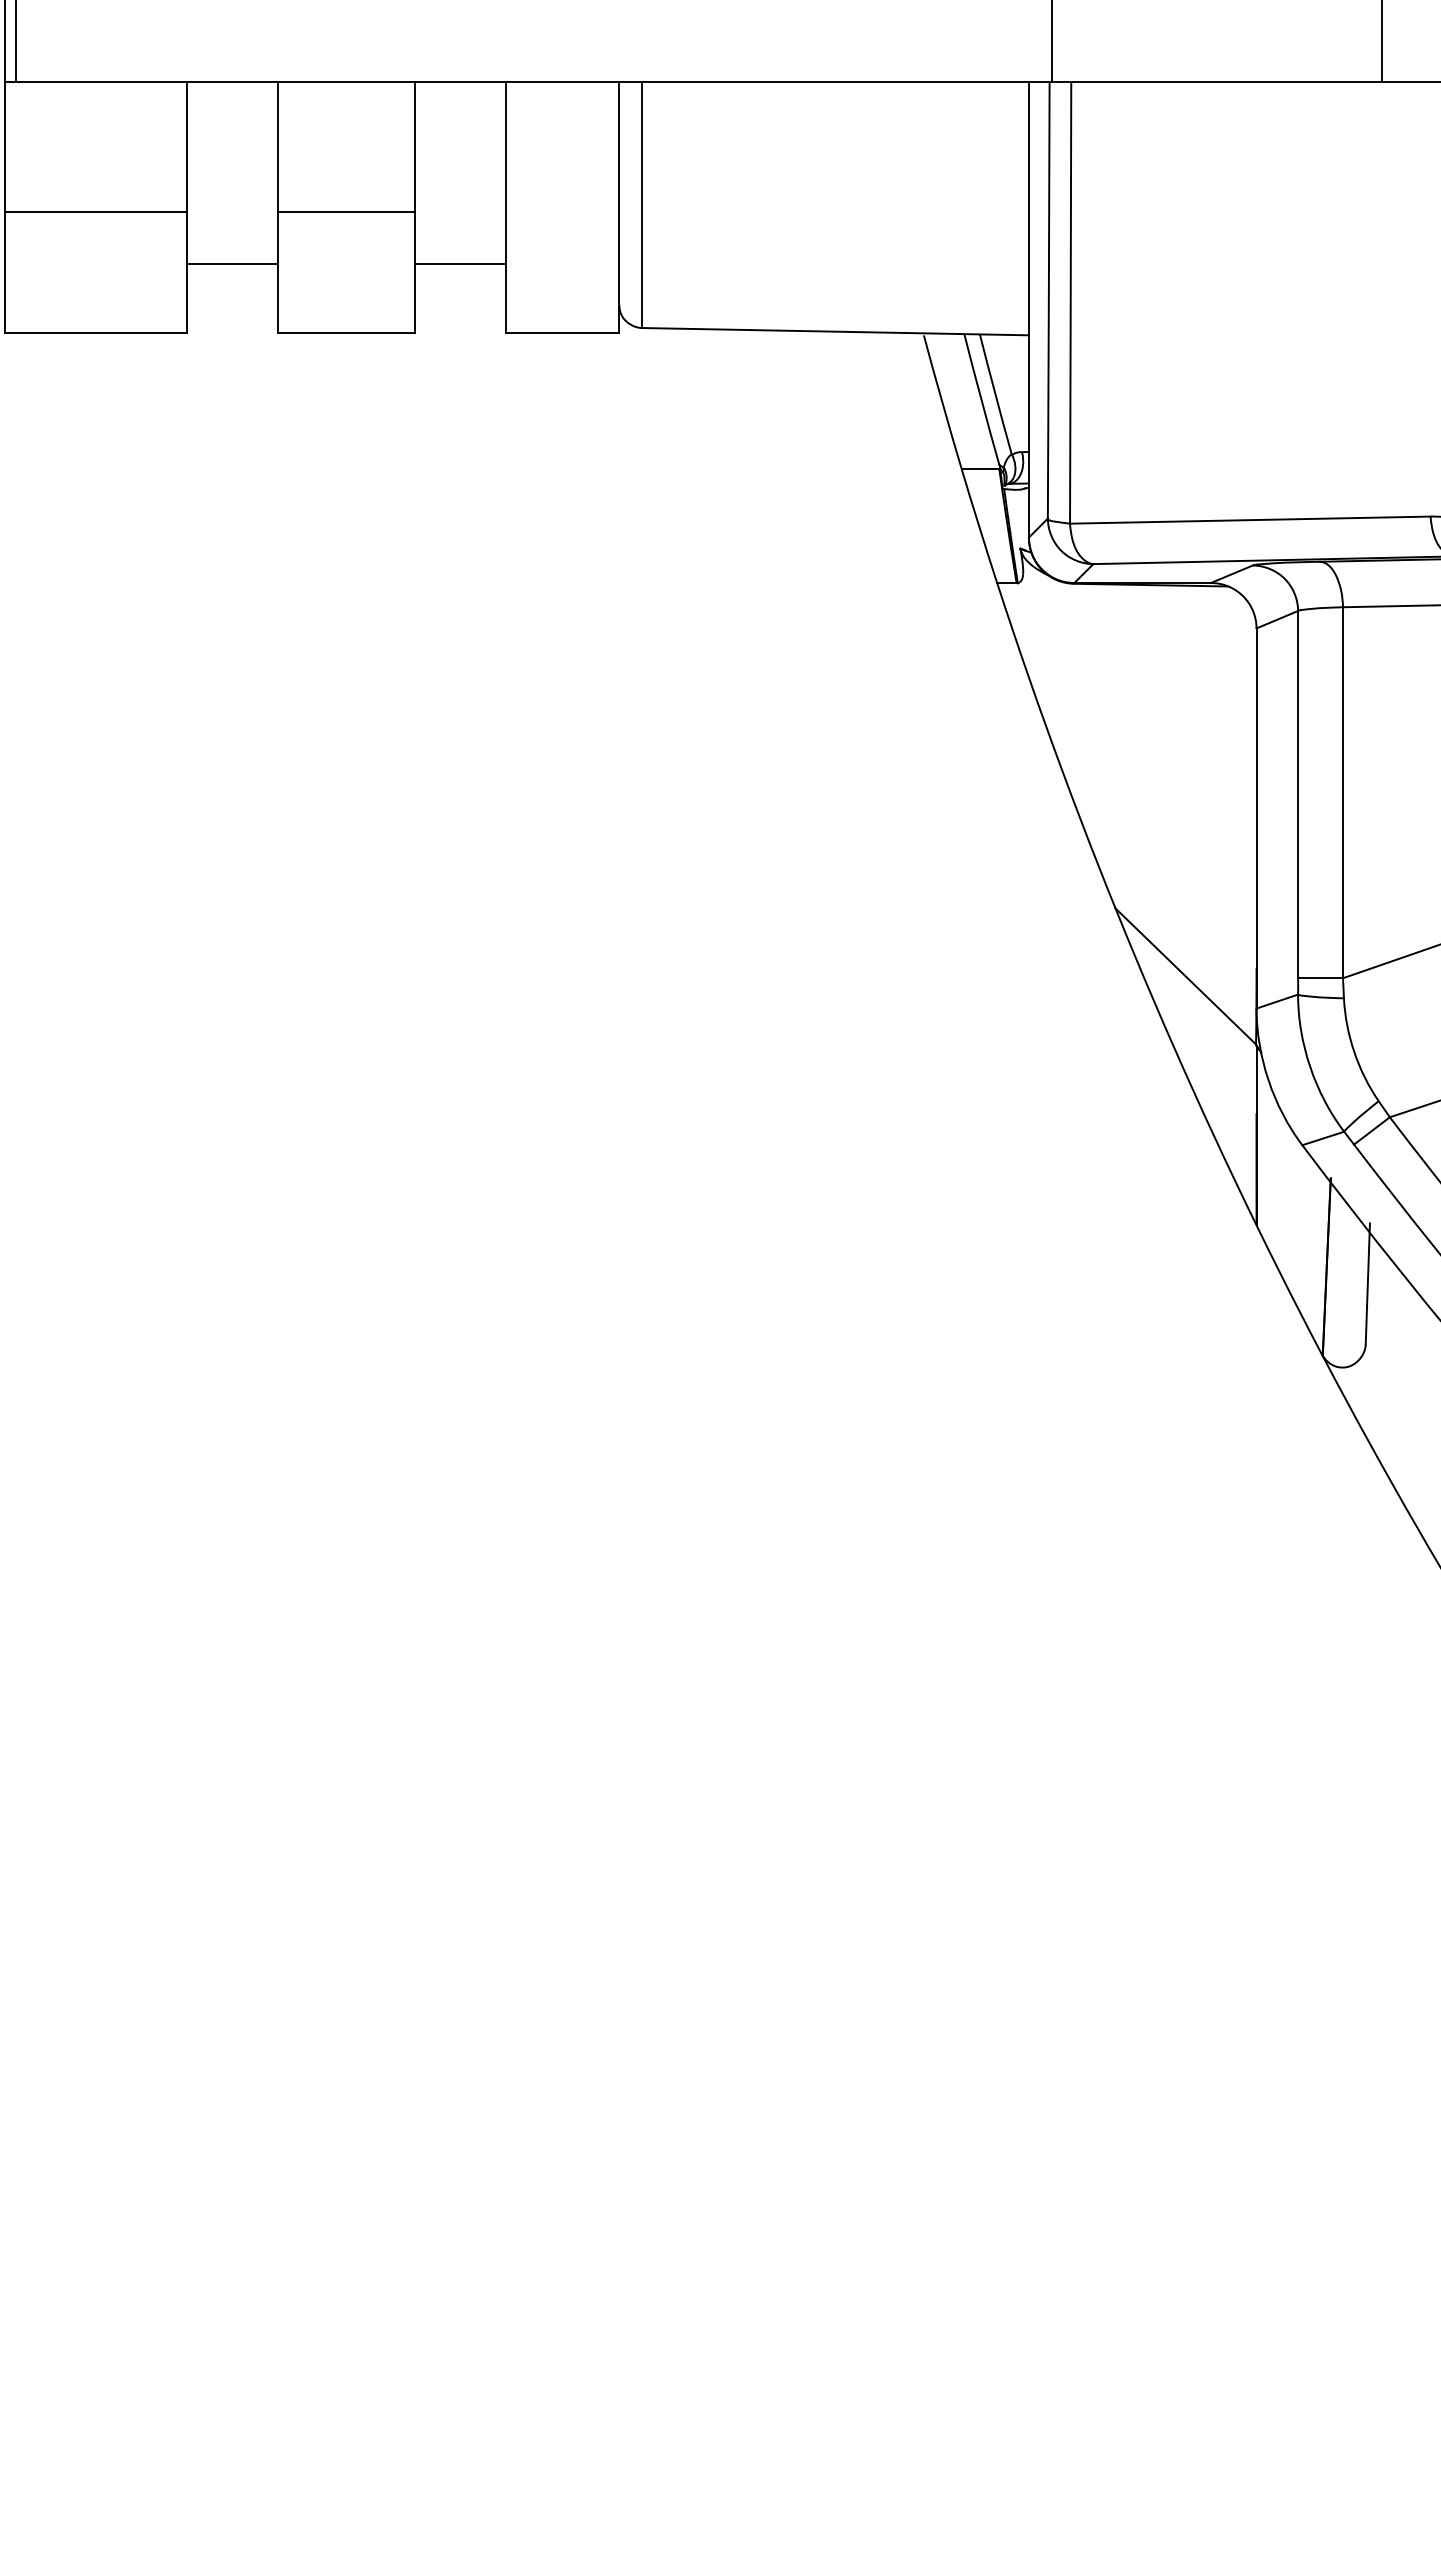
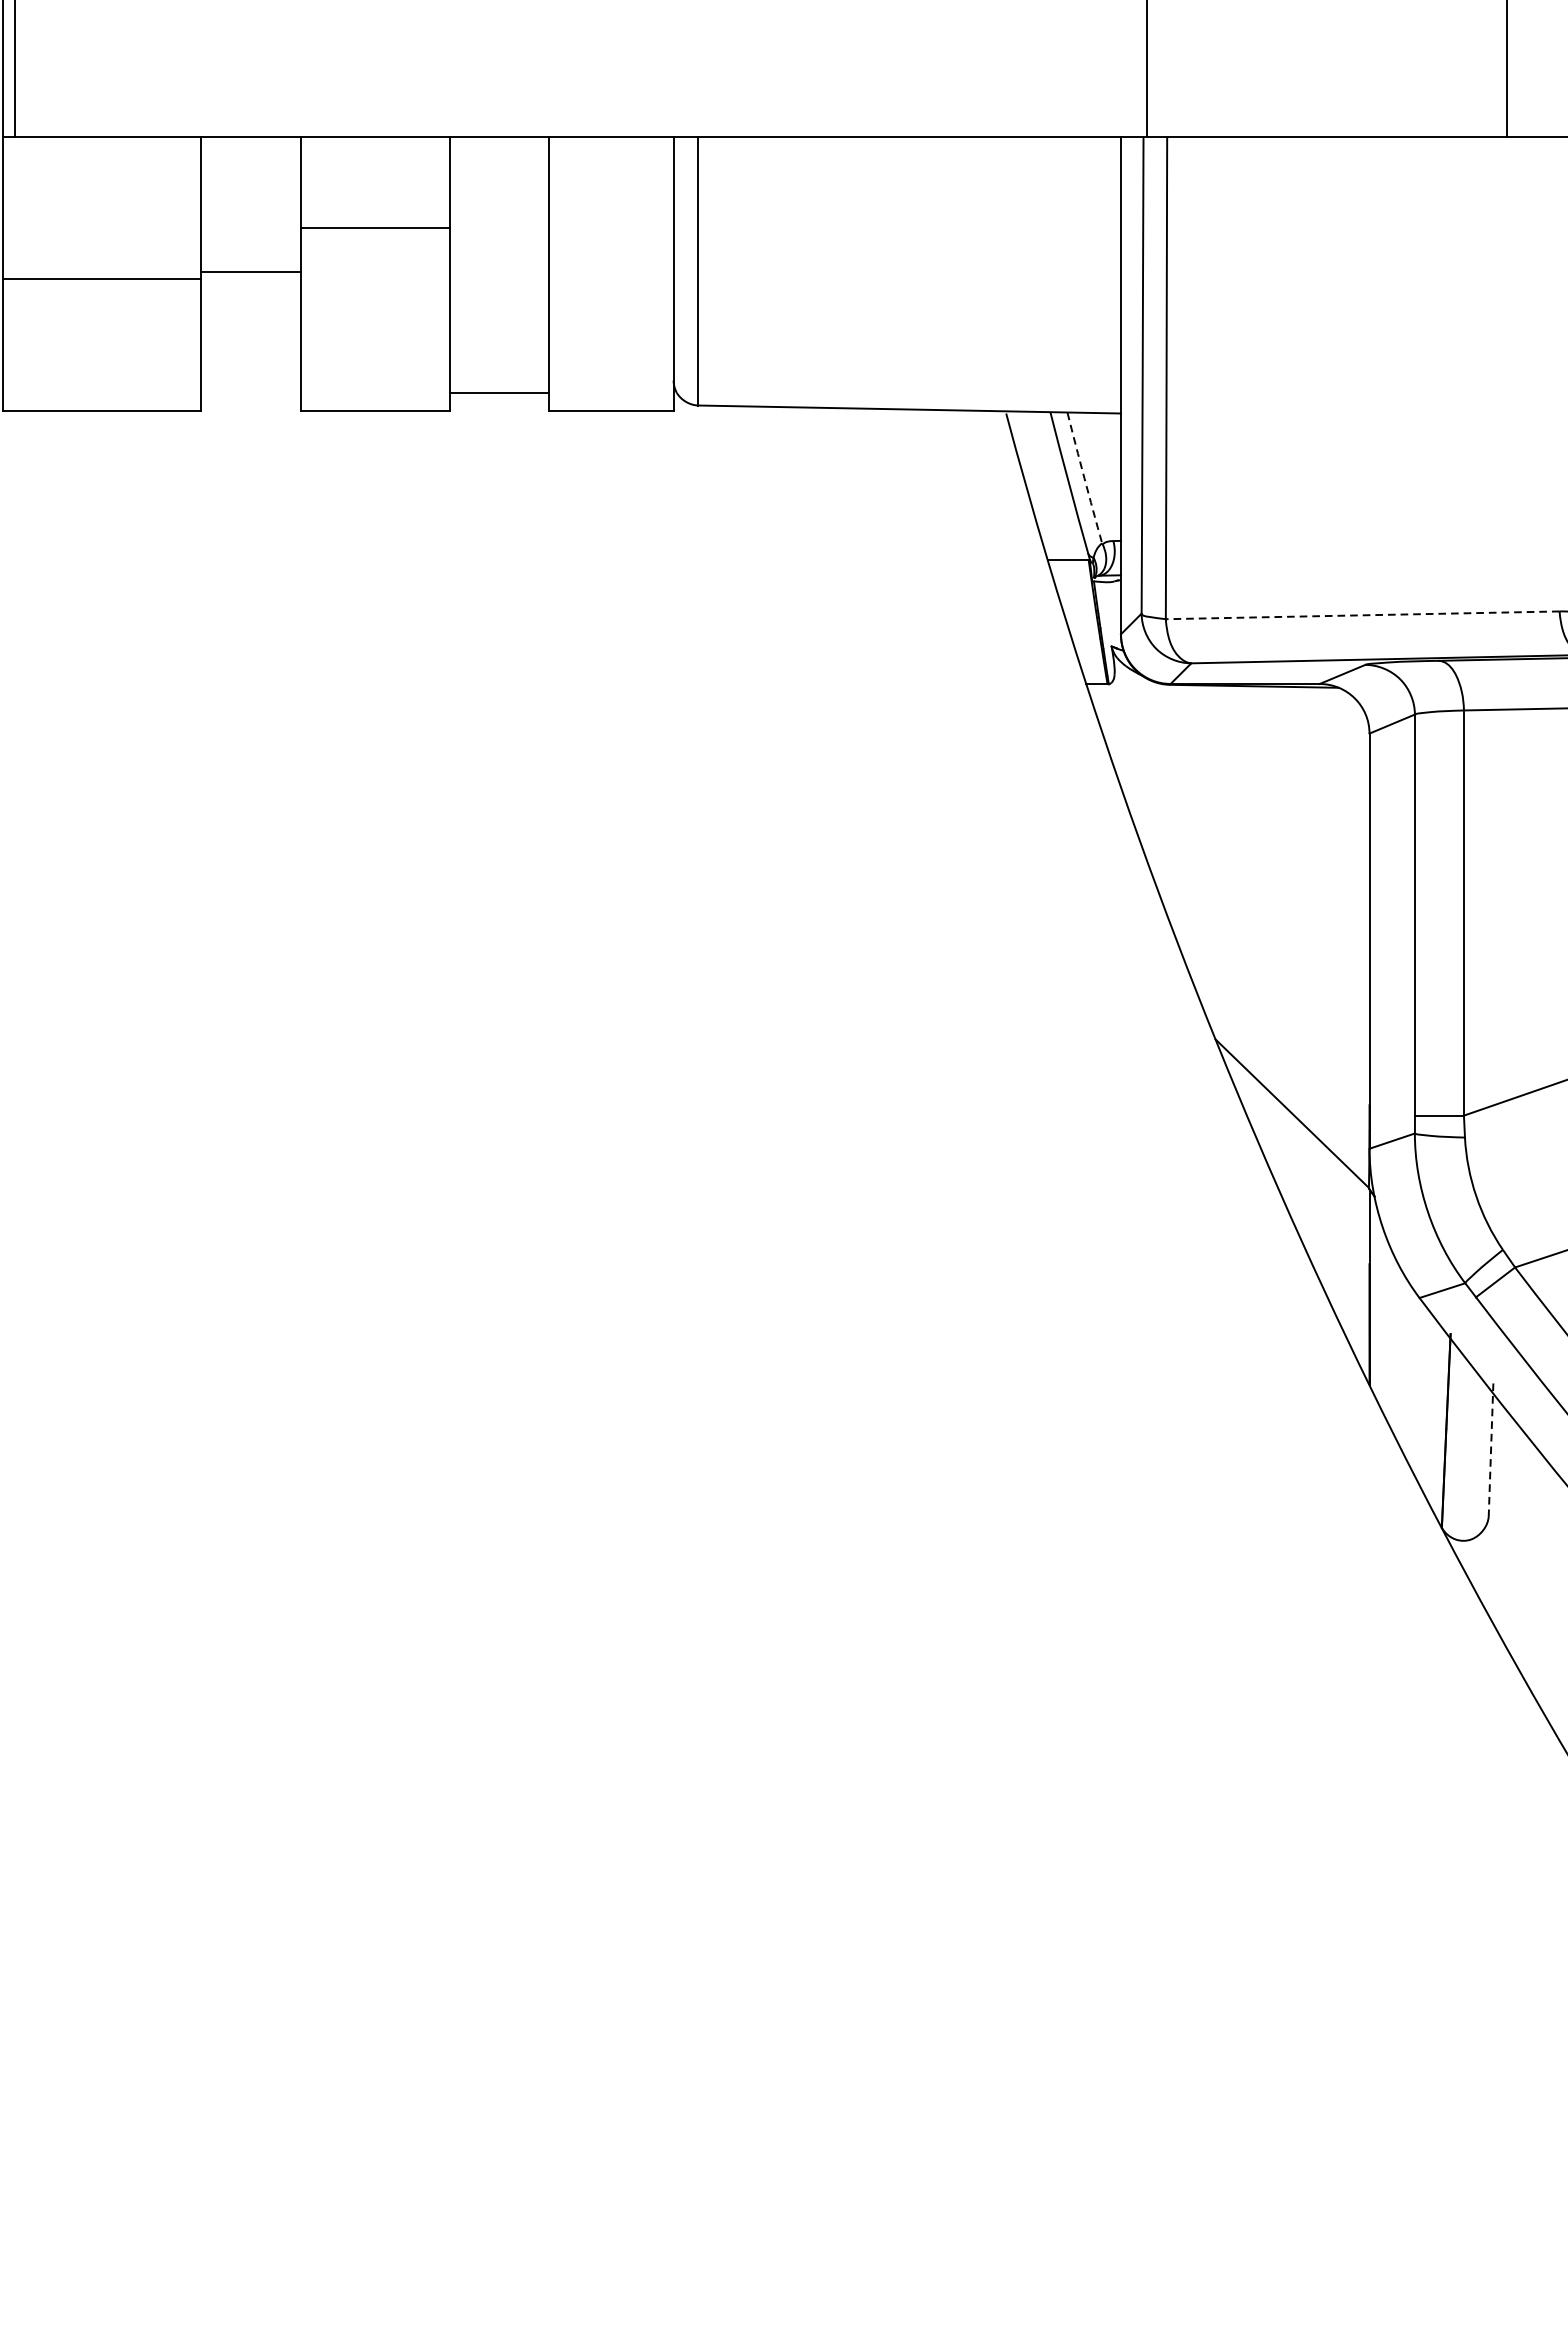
line: (345, 211) -> (374, 228), moved
line: (231, 264) -> (250, 271), moved
line: (459, 264) -> (499, 392), moved
arc: (995, 394) -> (1084, 478), solid -> dashed
line: (1249, 520) -> (1361, 615), solid -> dashed
line: (1367, 1284) -> (1490, 1450), solid -> dashed

